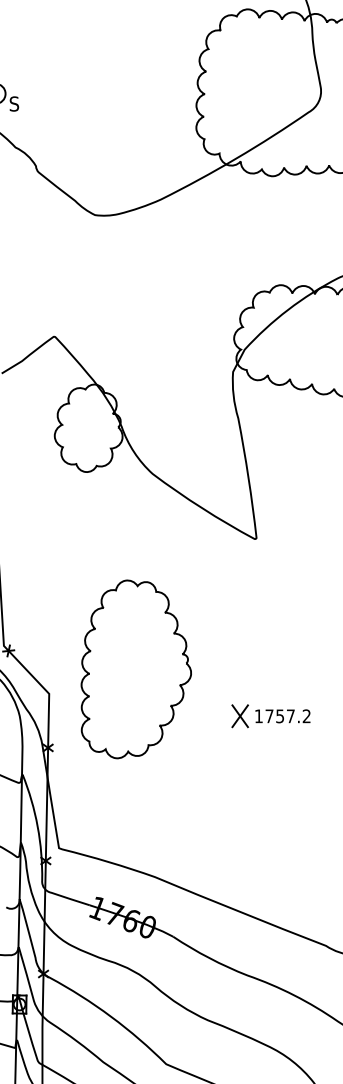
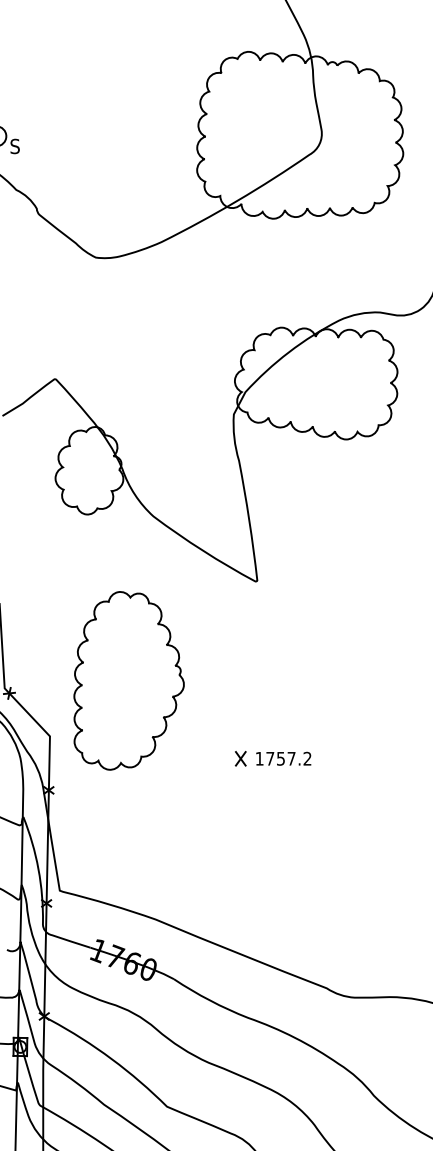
part: (135, 669) -> (128, 680), moved
part: (239, 716) -> (240, 758), size x0.62

